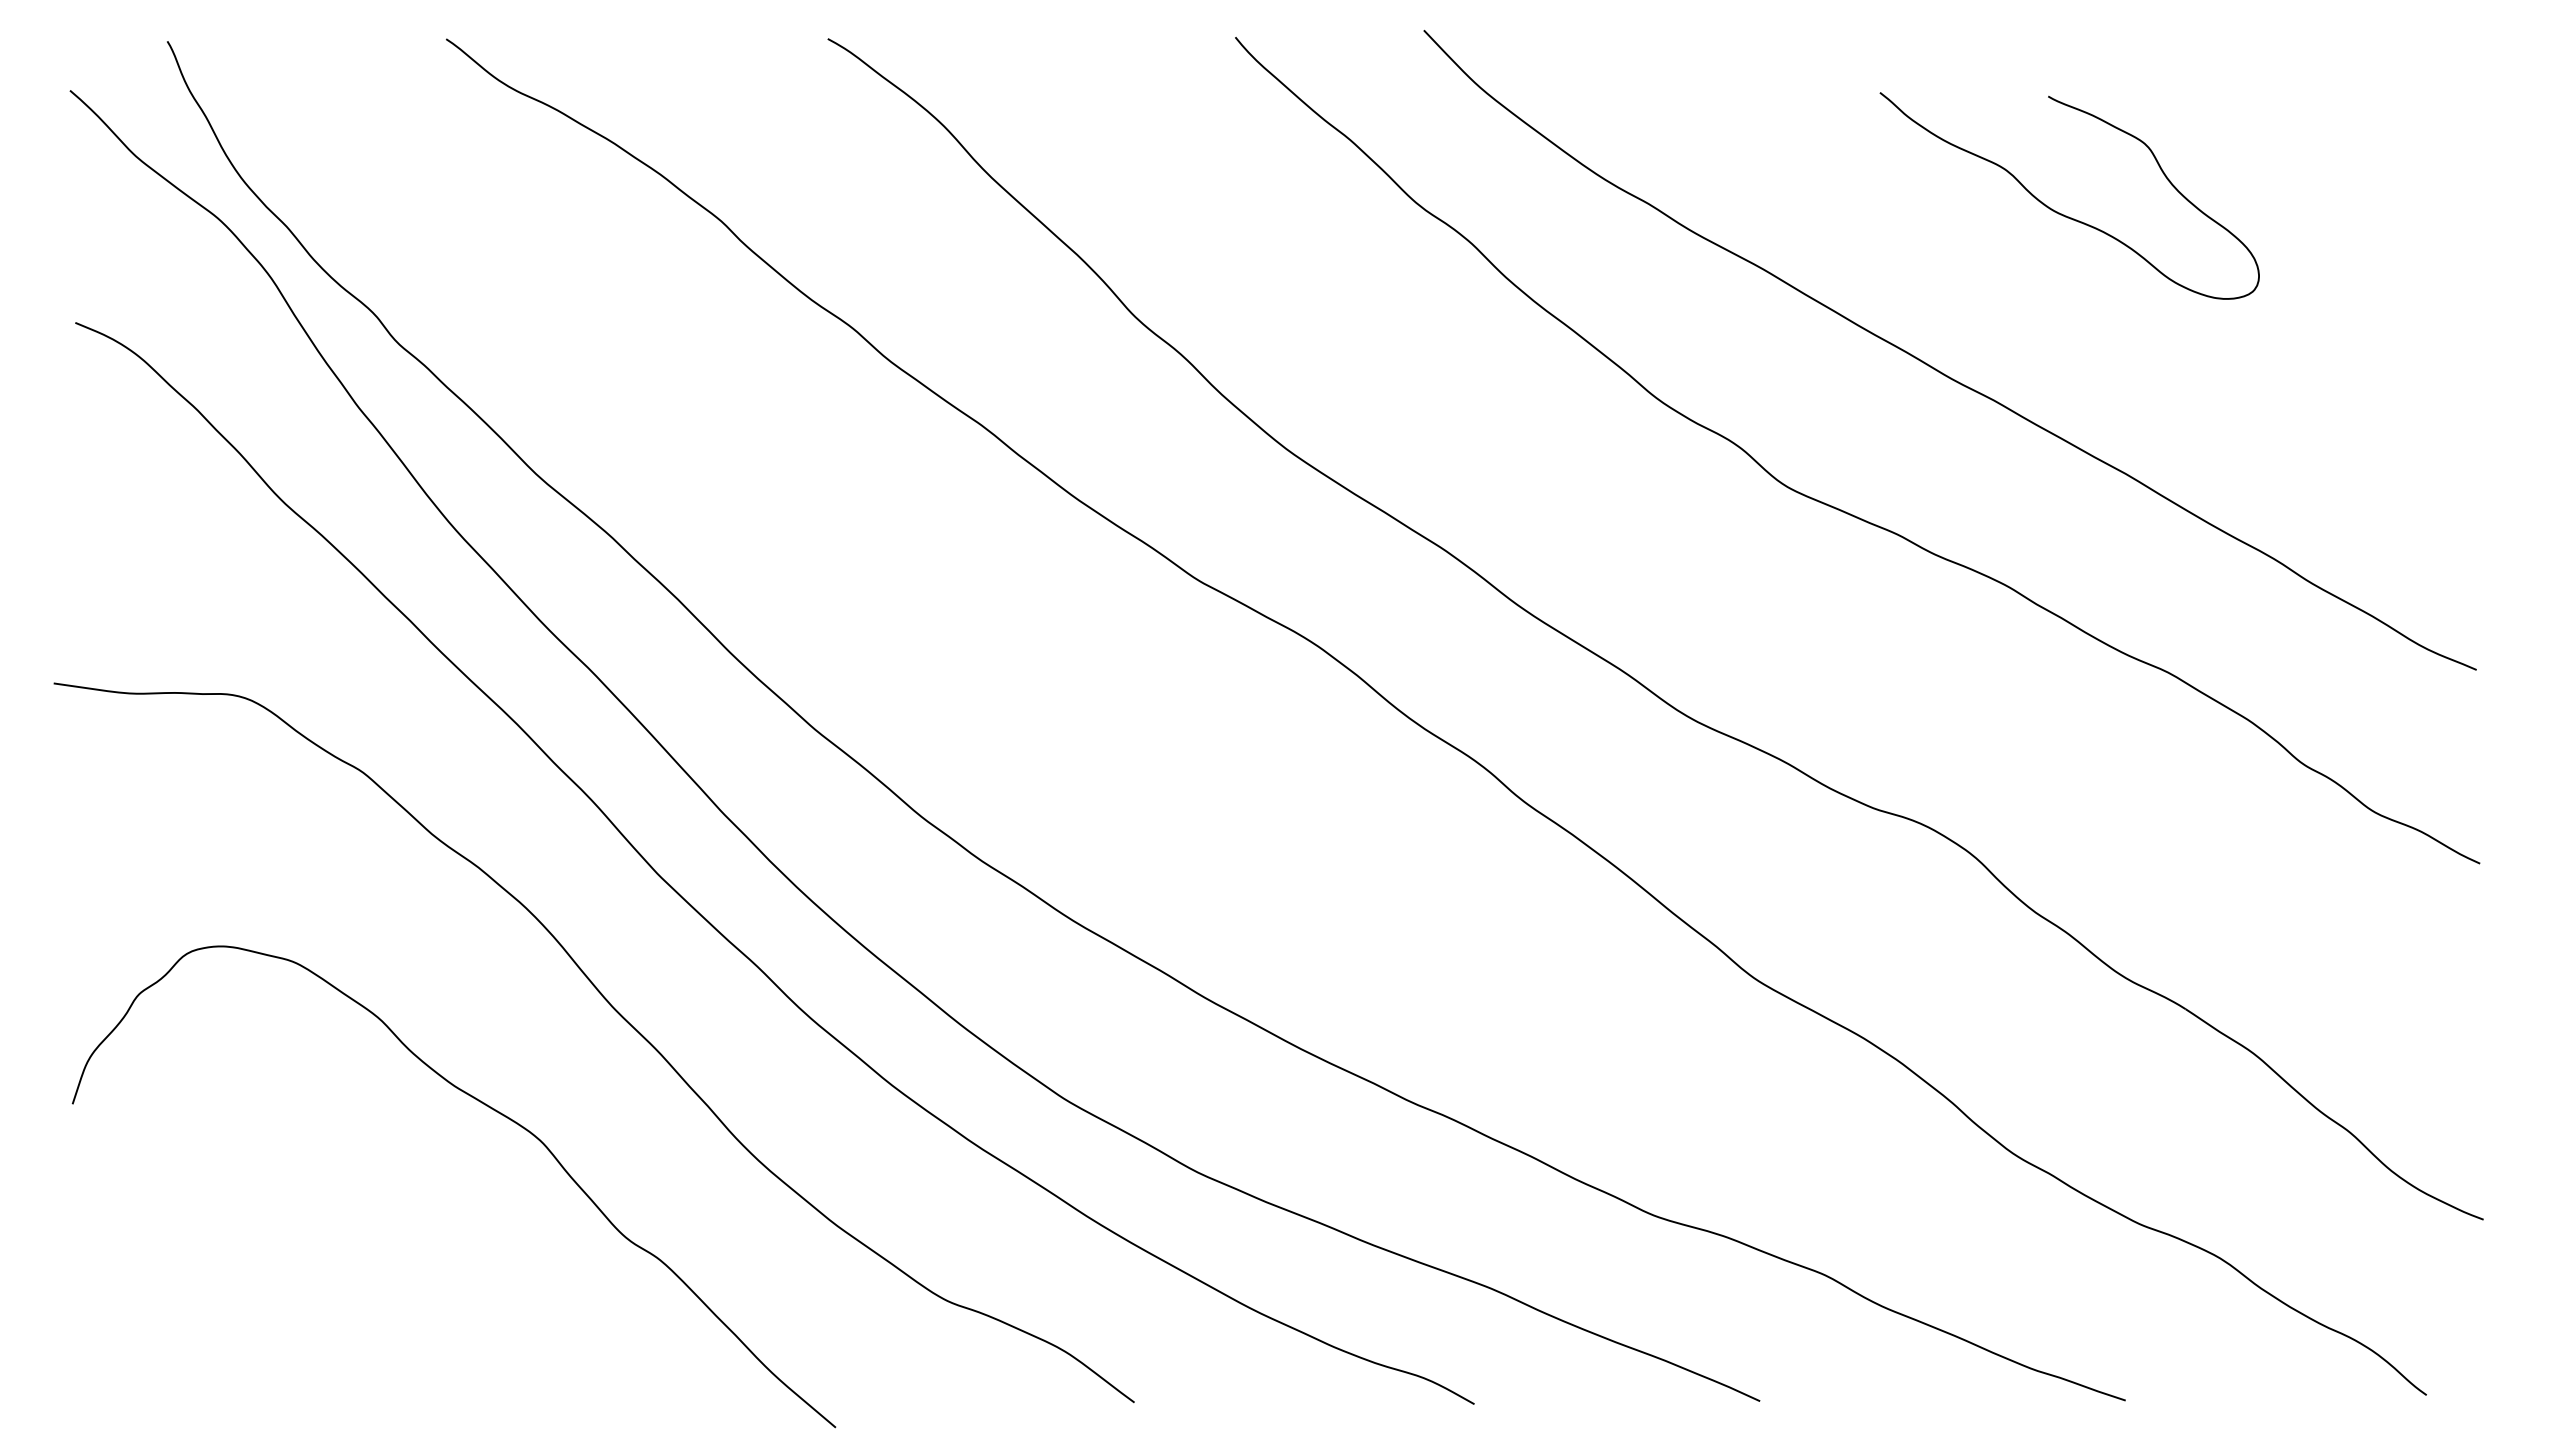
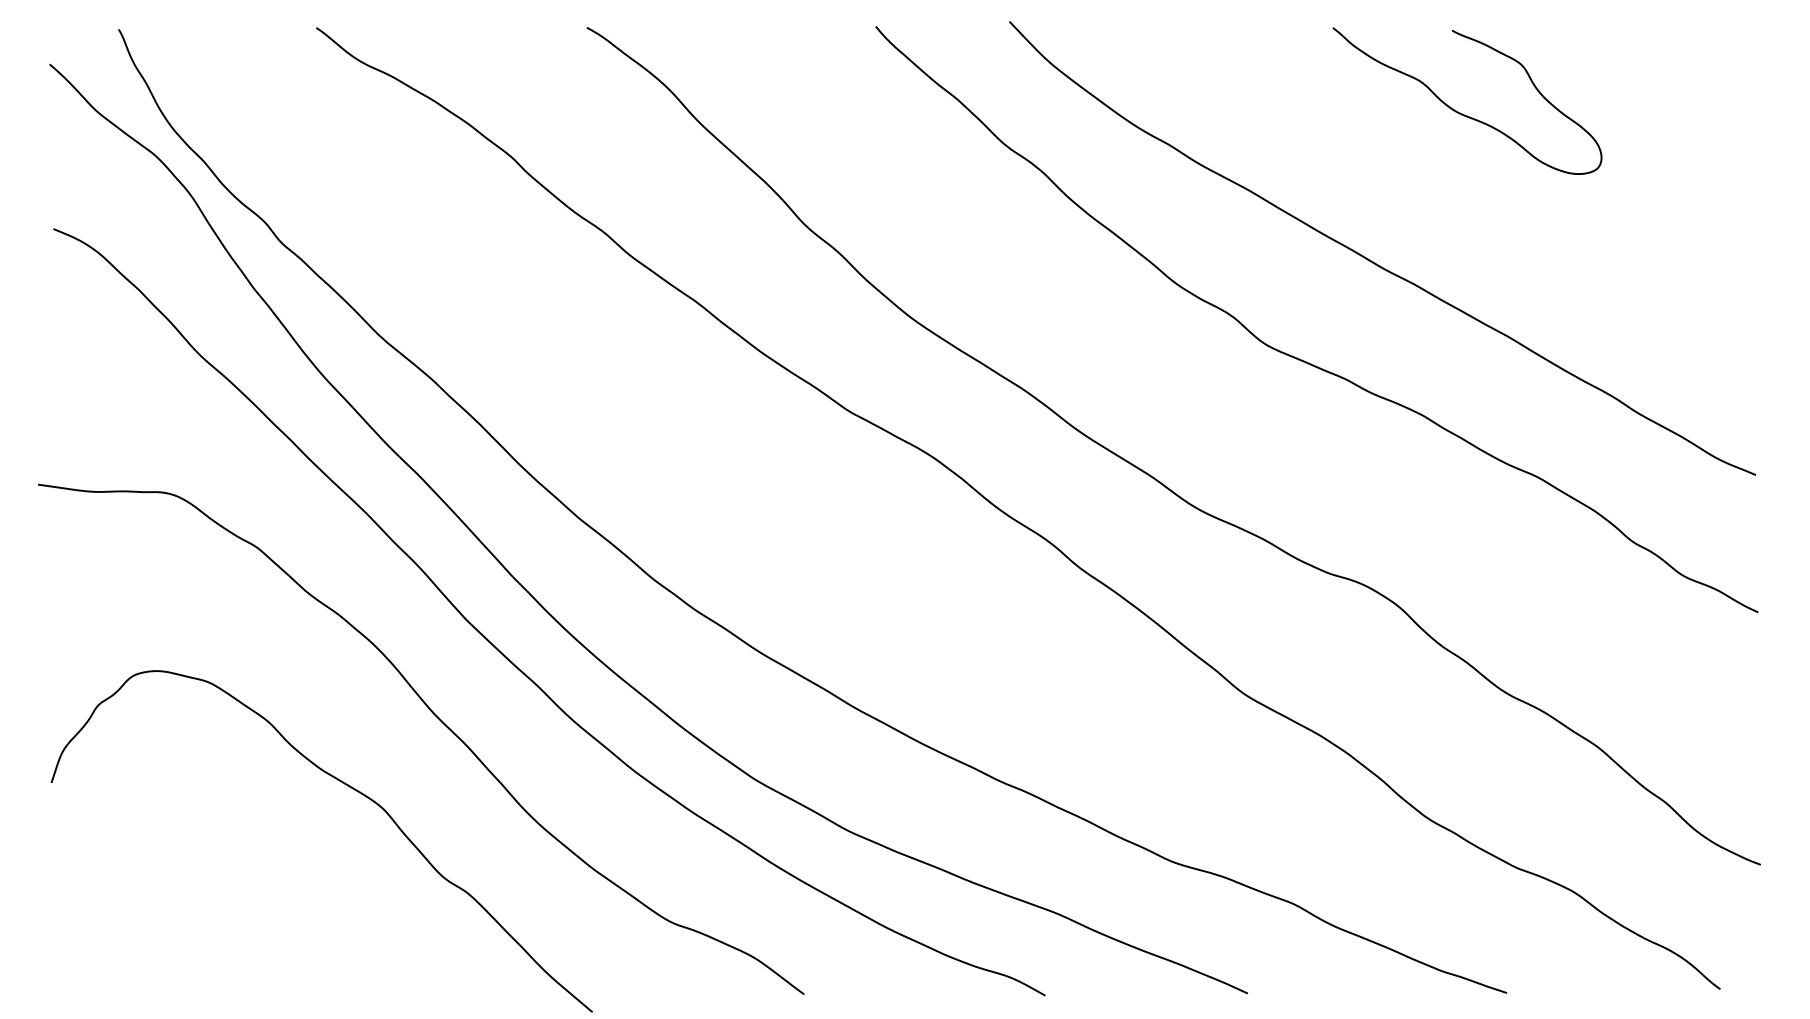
curve: (2060, 212) -> (1460, 112), moved

